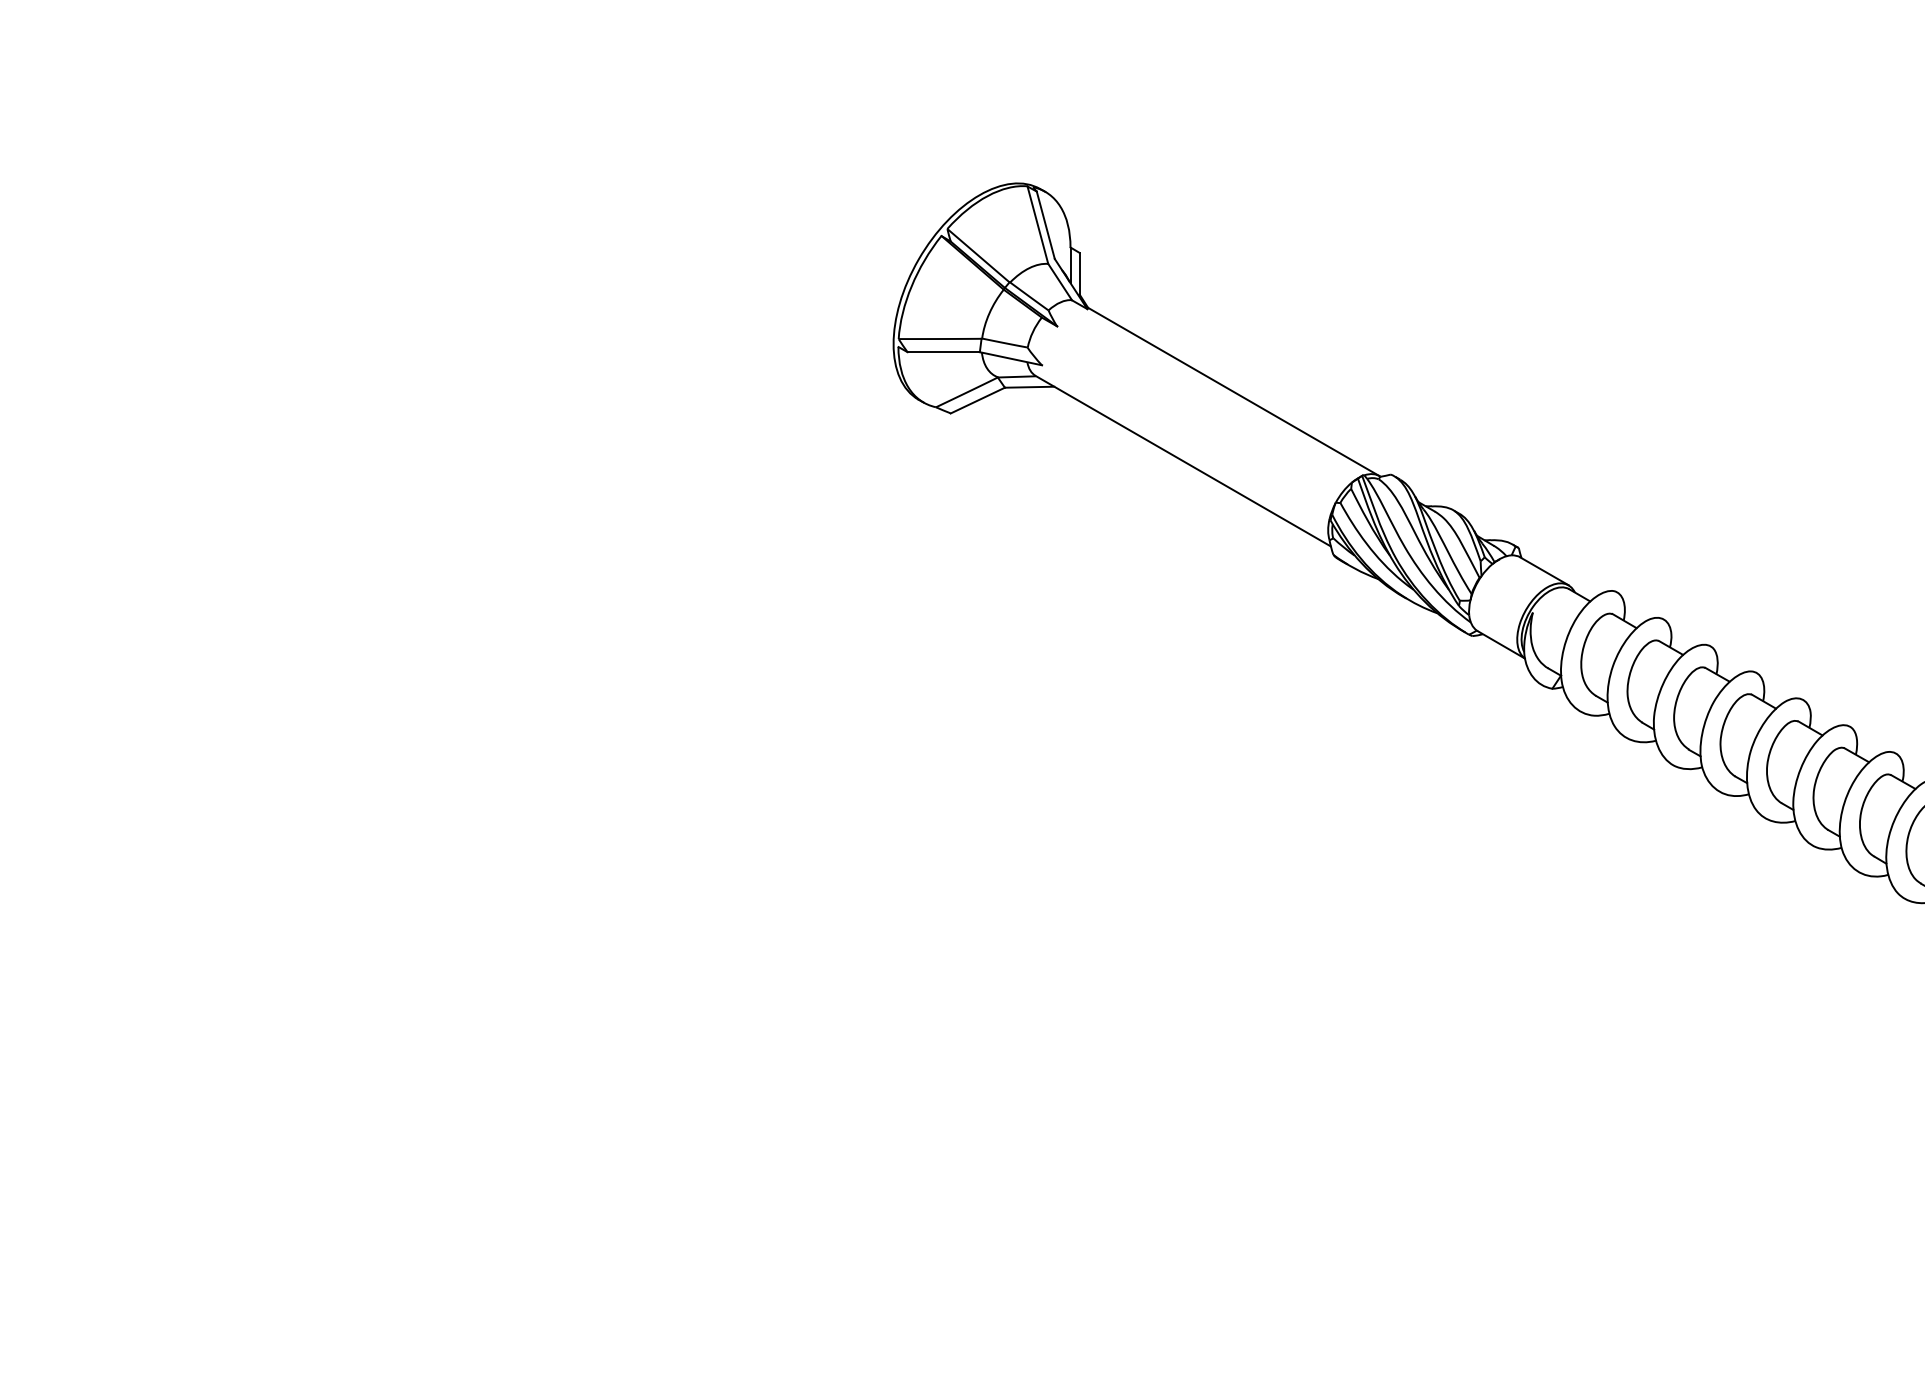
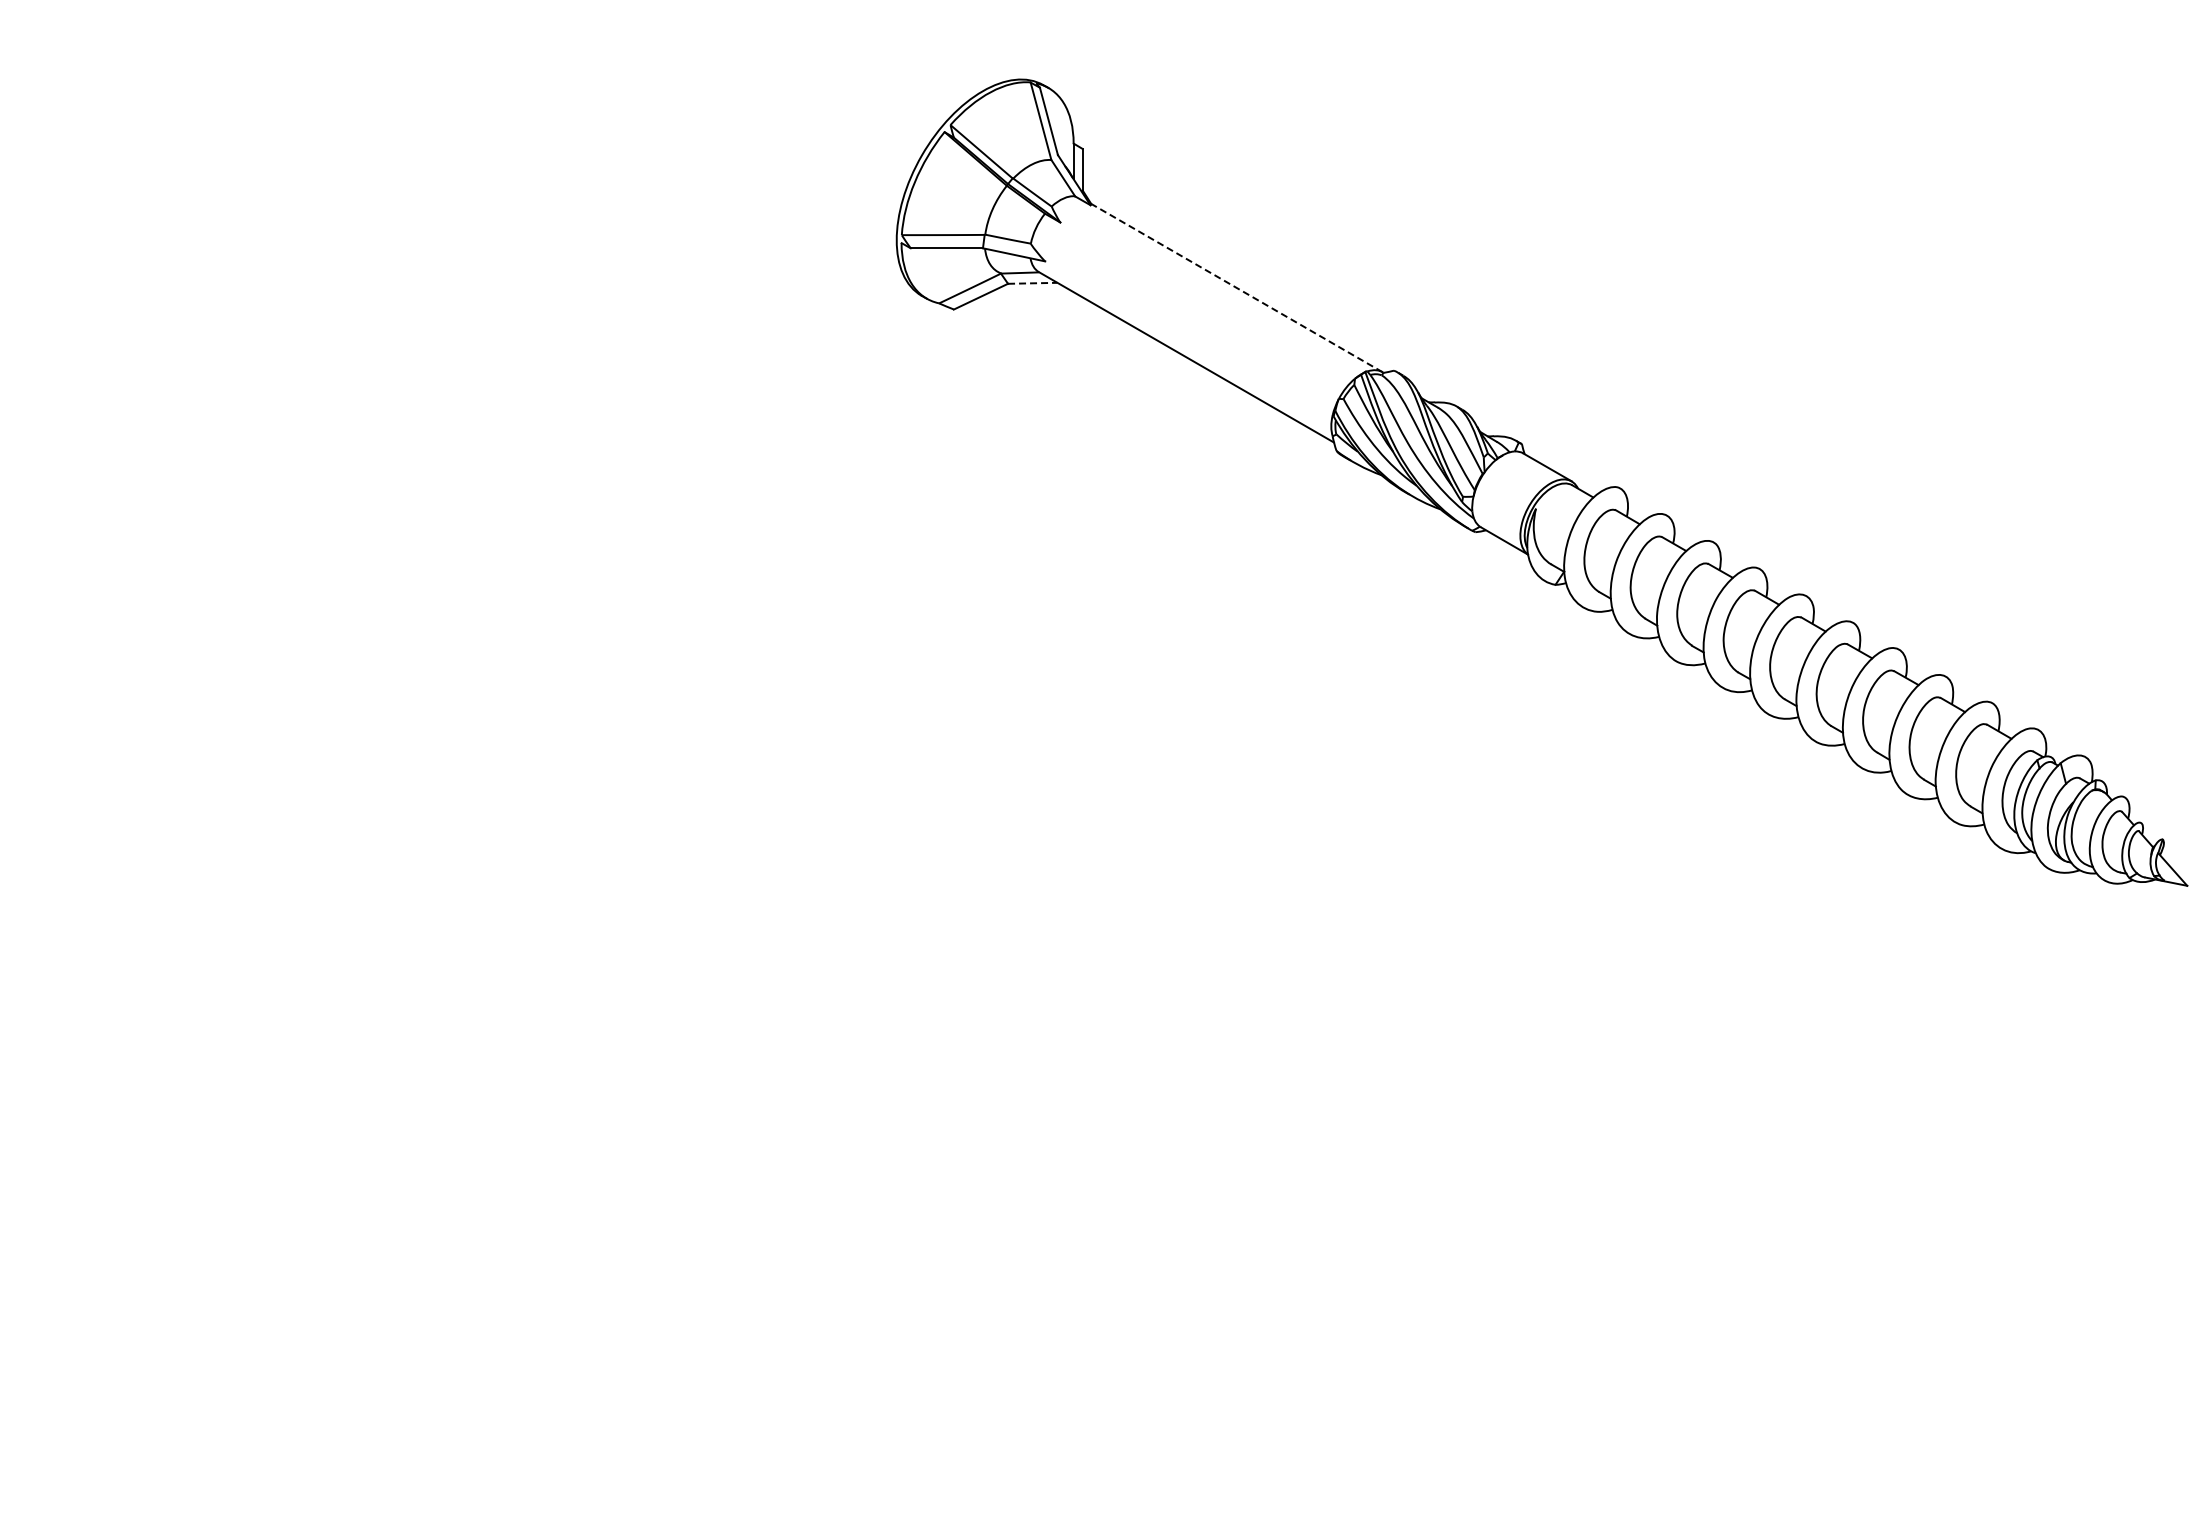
line: (1029, 387) -> (1032, 283), solid -> dashed
line: (1232, 391) -> (1235, 287), solid -> dashed

